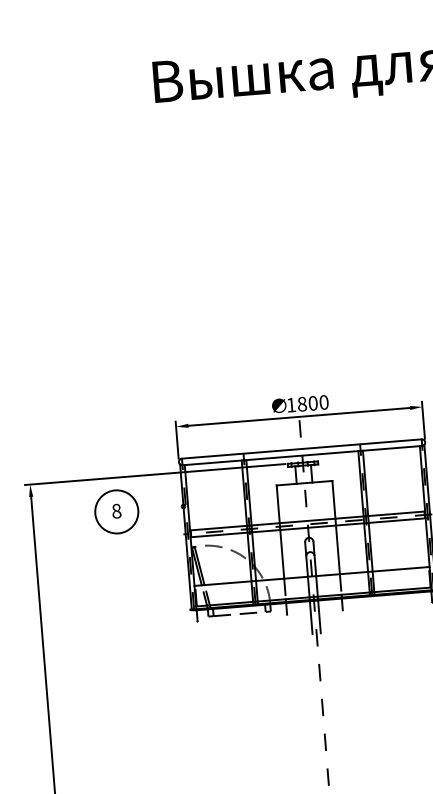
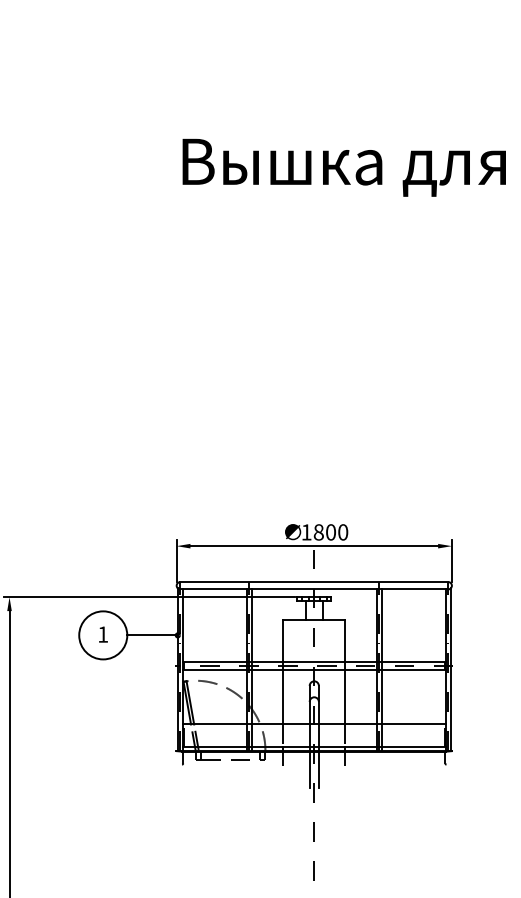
line: (160, 508) -> (152, 635), added
text: (116, 511) -> (103, 634), 8 -> 1

